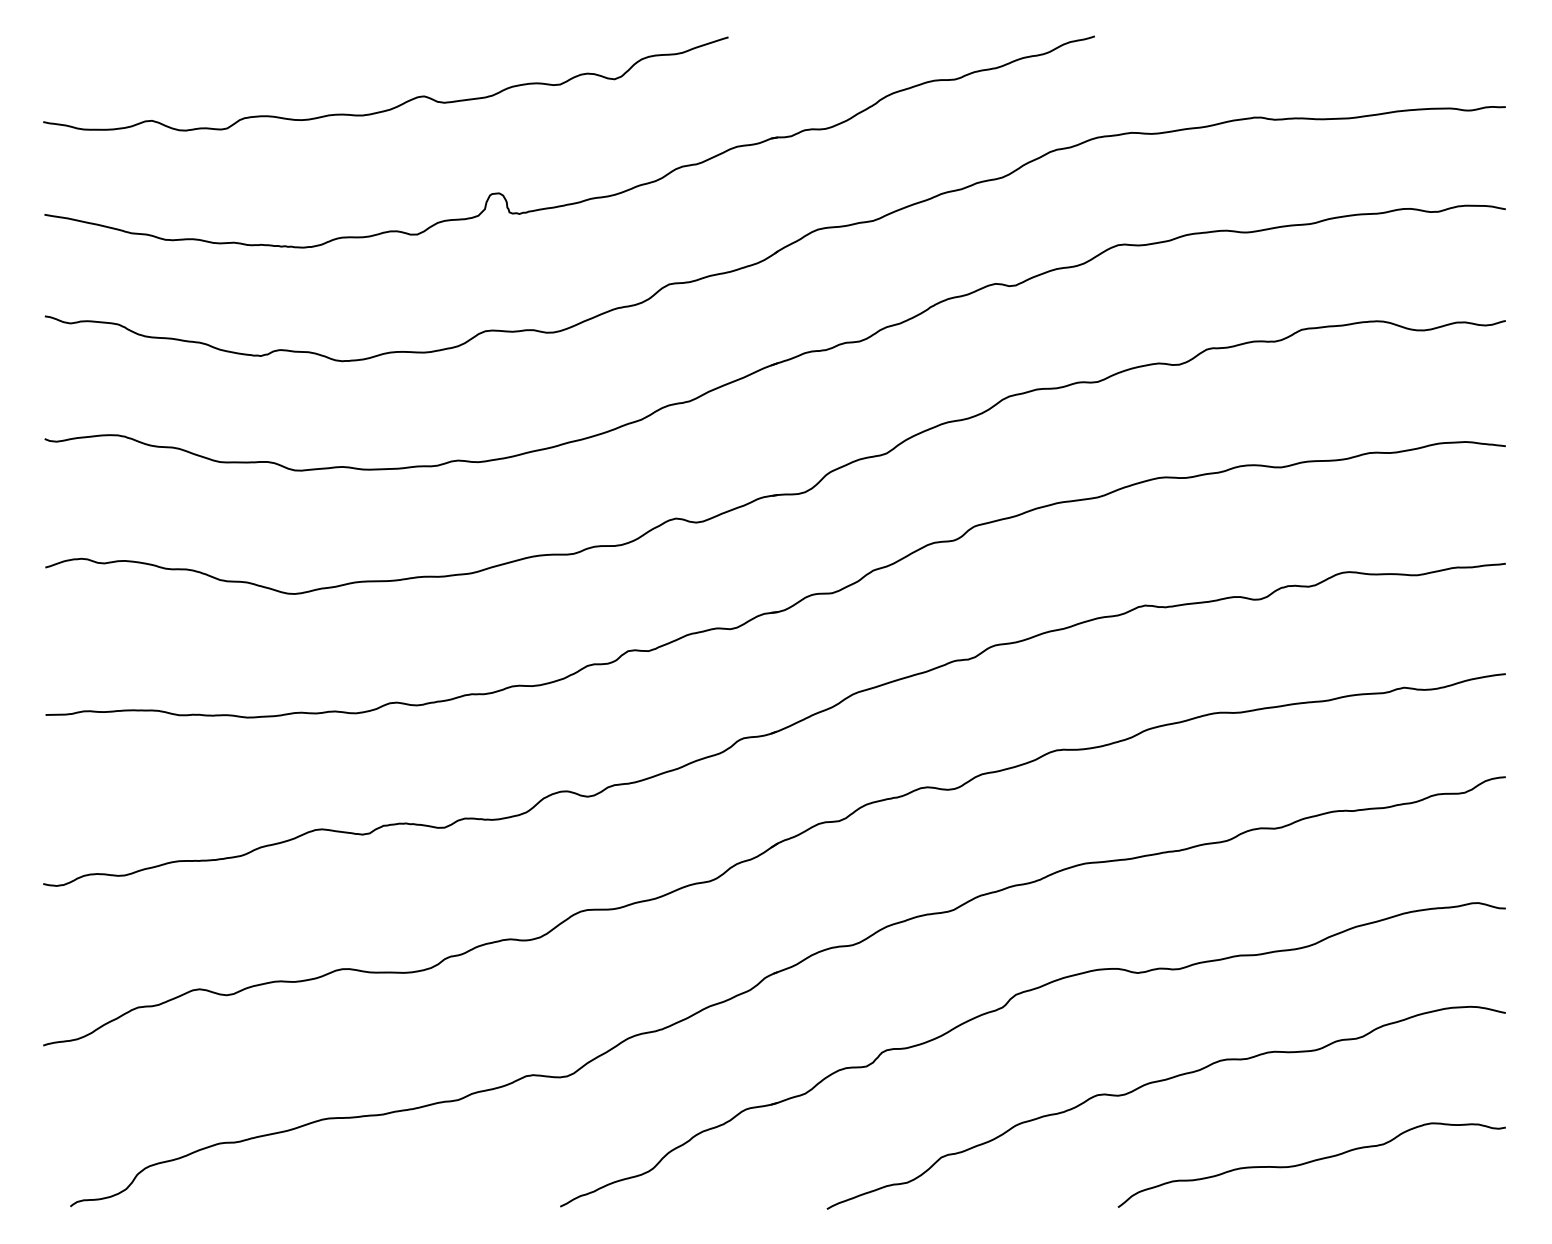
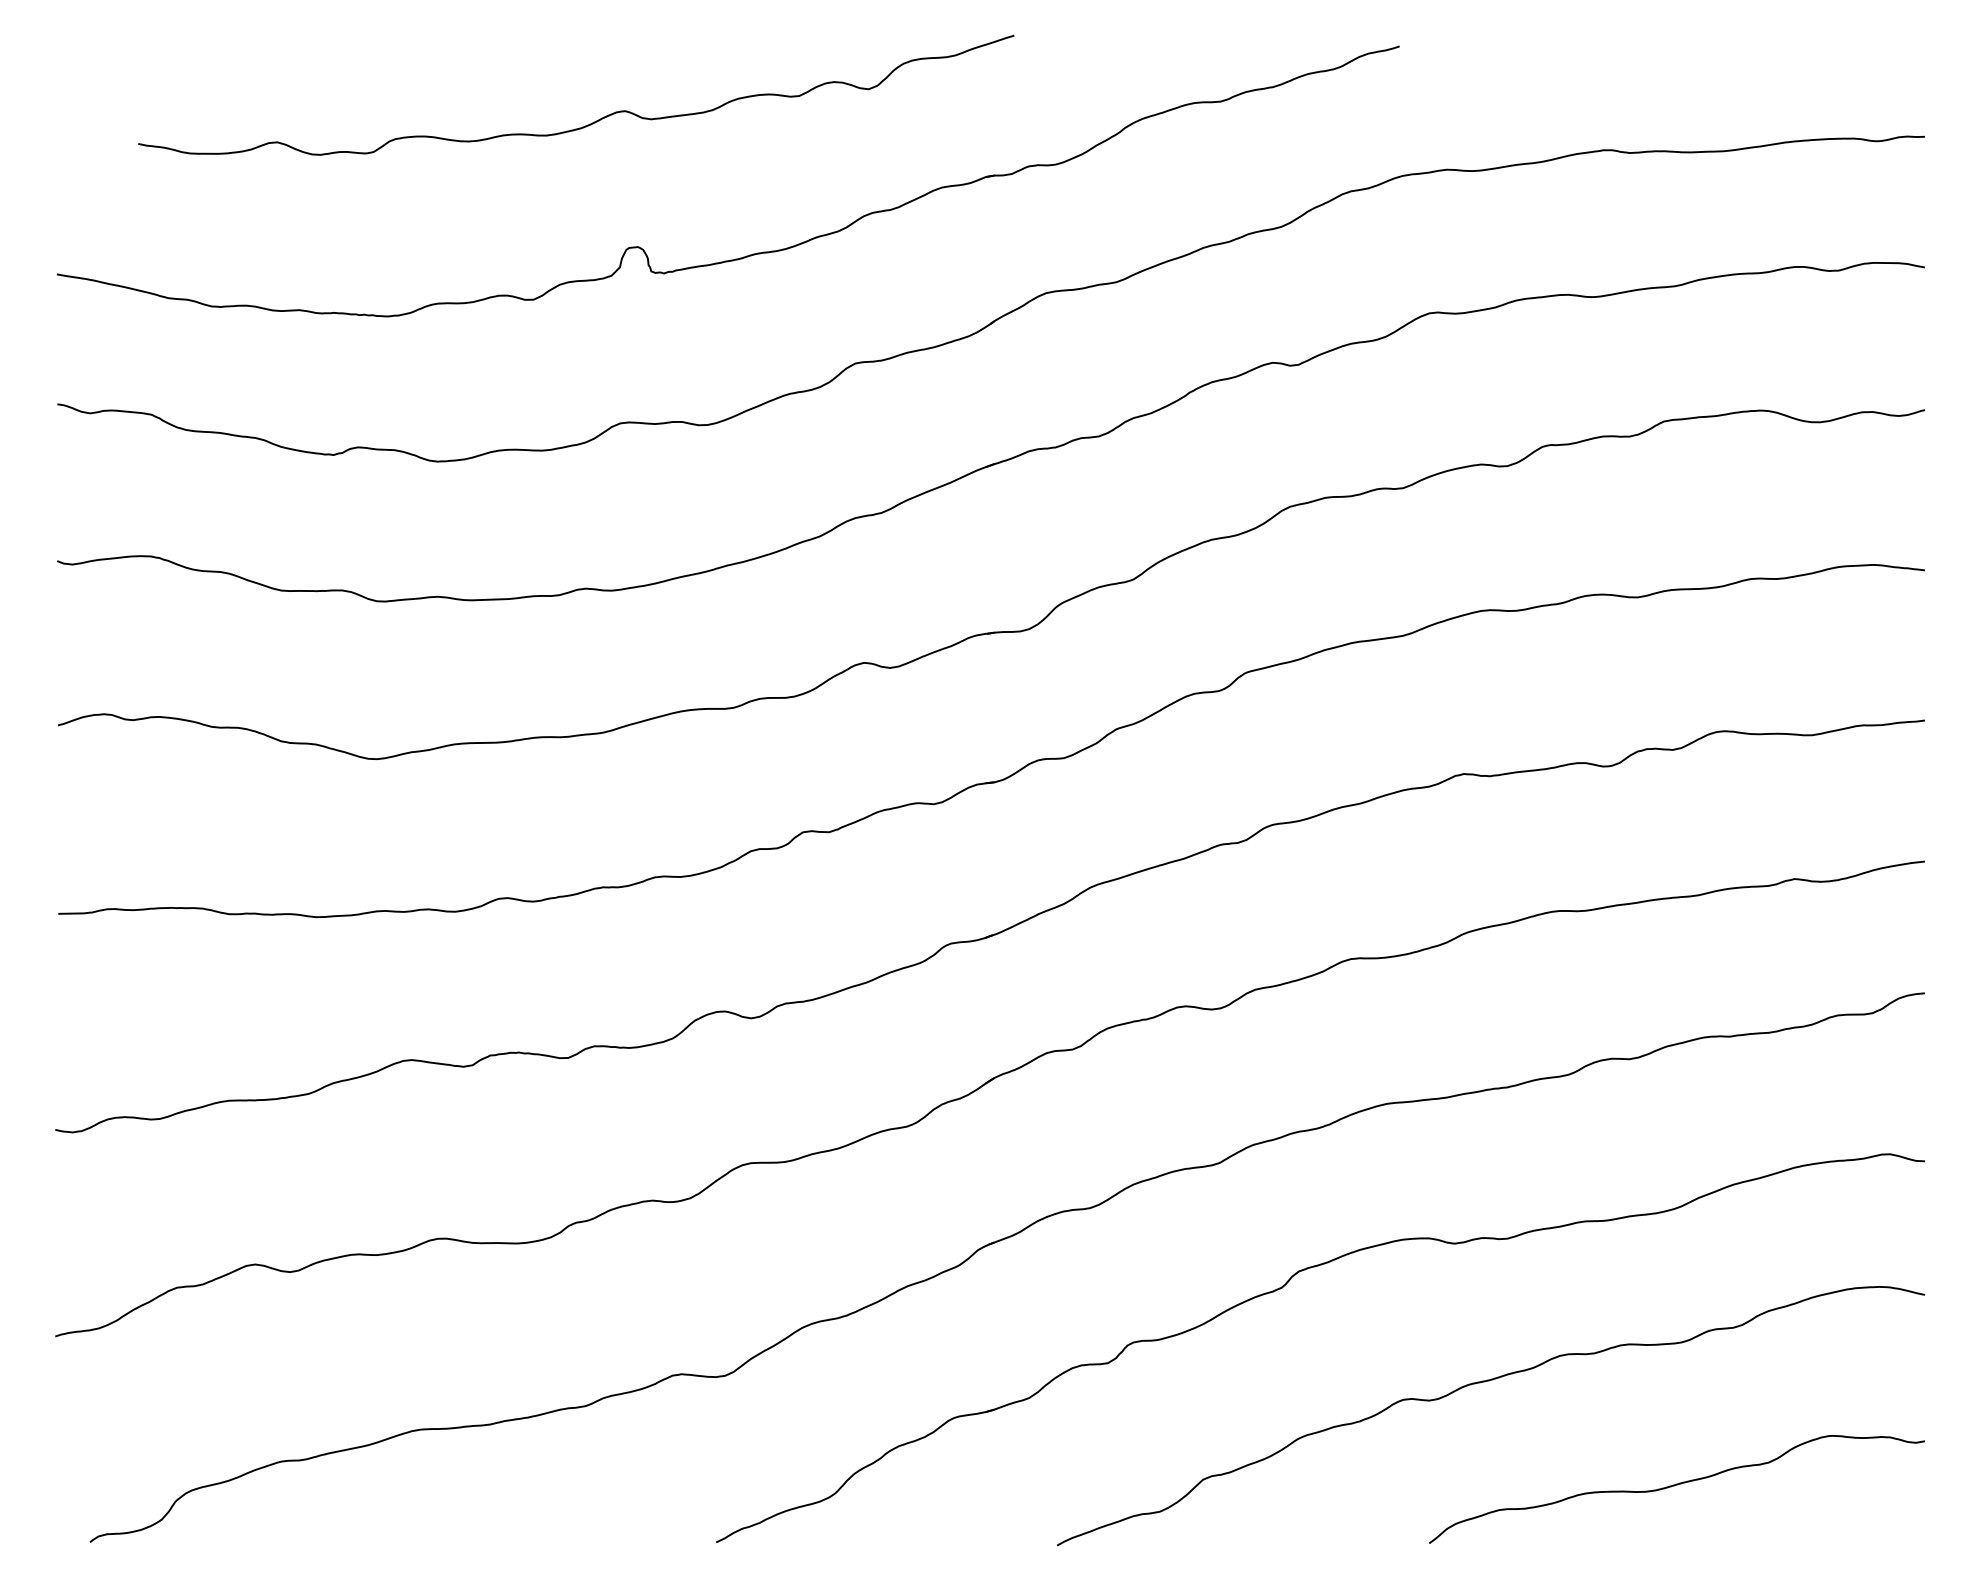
curve: (394, 106) -> (587, 124), moved

